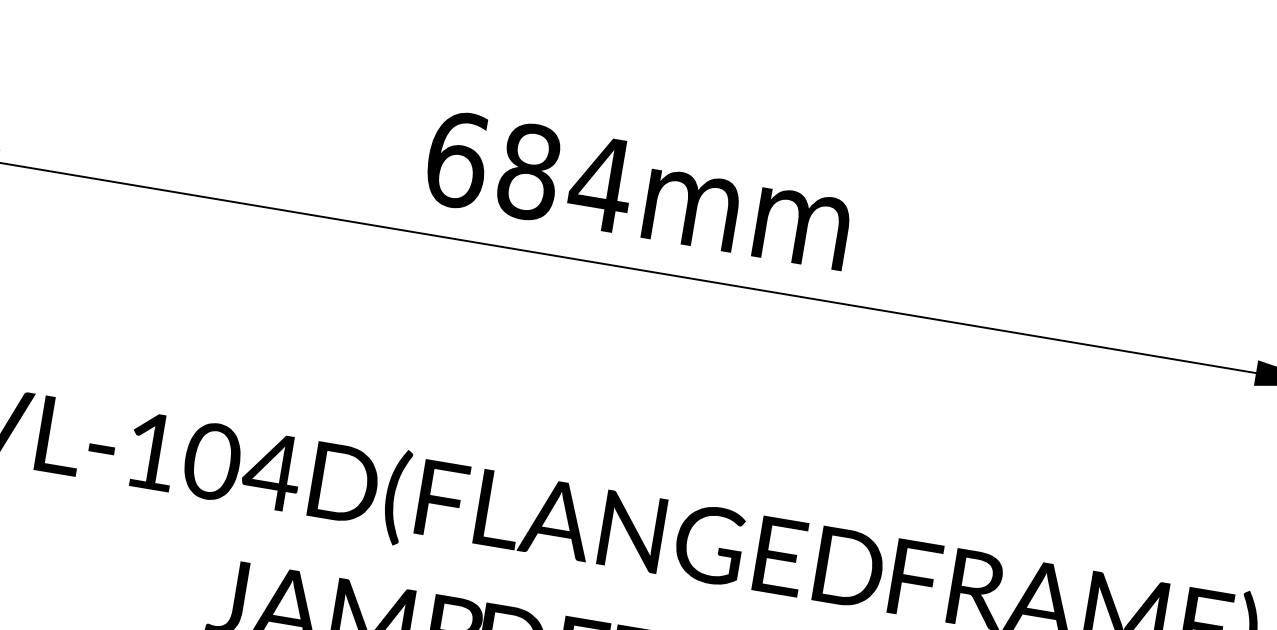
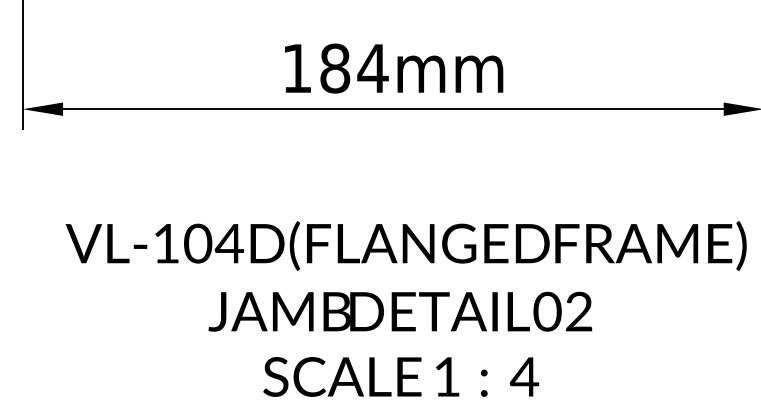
text: (457, 159) -> (297, 68), 684mm -> 184mm

